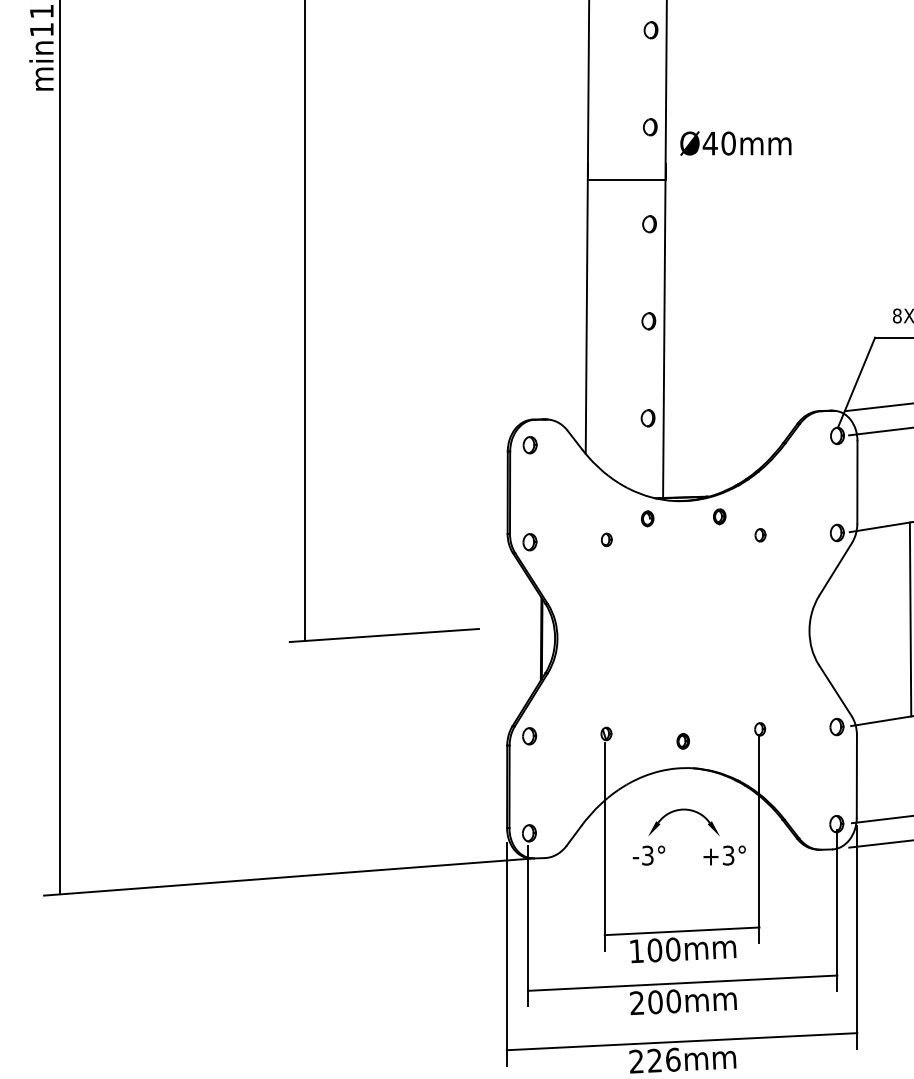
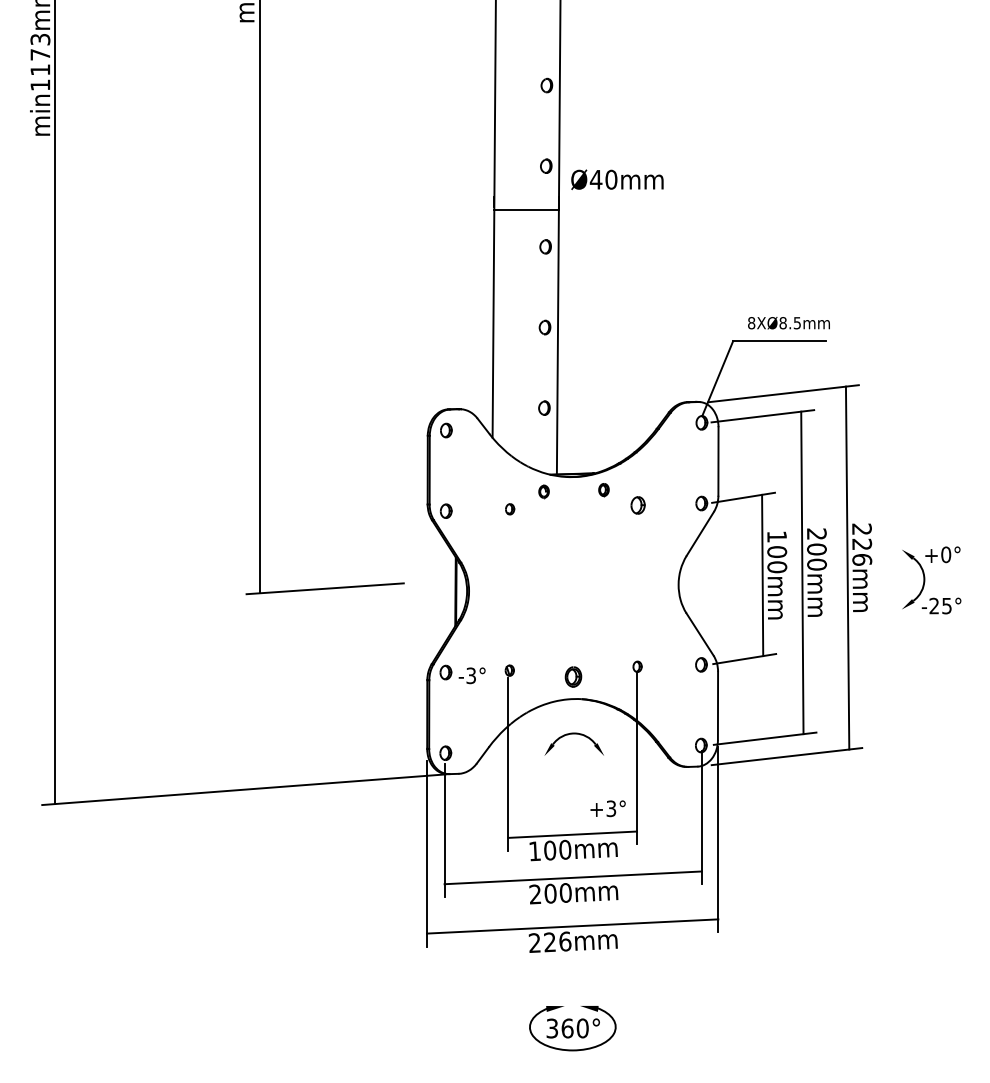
part: (760, 535) -> (637, 505), size x1.6
part: (683, 741) -> (573, 676), size x1.6
text: (648, 855) -> (471, 675), moved
text: (723, 855) -> (607, 808), moved

